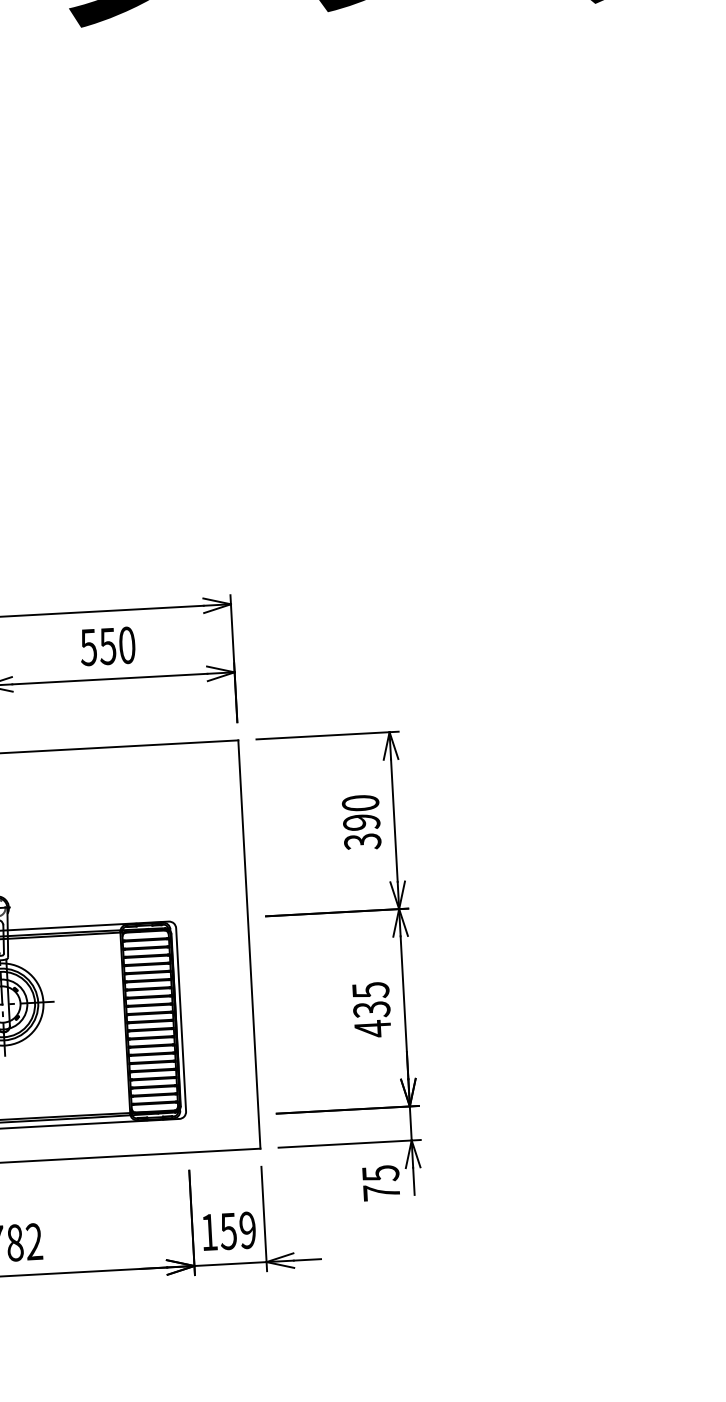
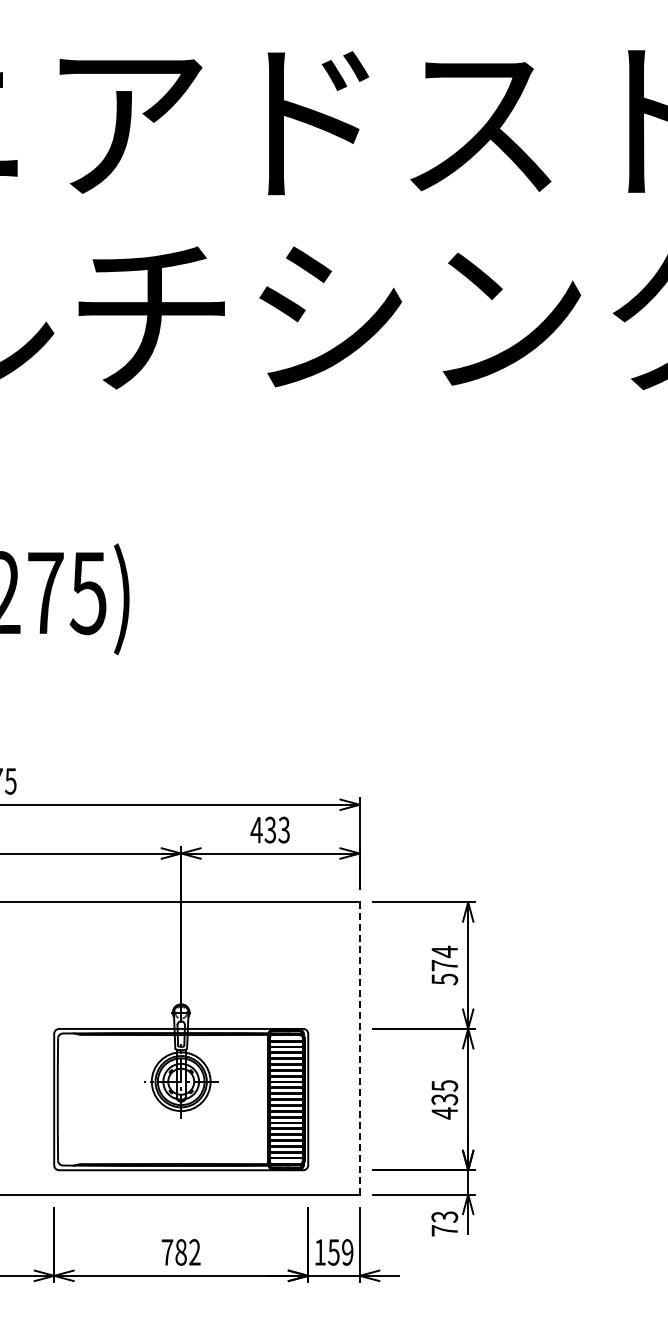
text: (106, 645) -> (269, 829), 550 -> 433
text: (361, 820) -> (444, 964), 390 -> 574
line: (248, 943) -> (359, 1047), solid -> dashed
text: (380, 1172) -> (444, 1216), 75 -> 73

